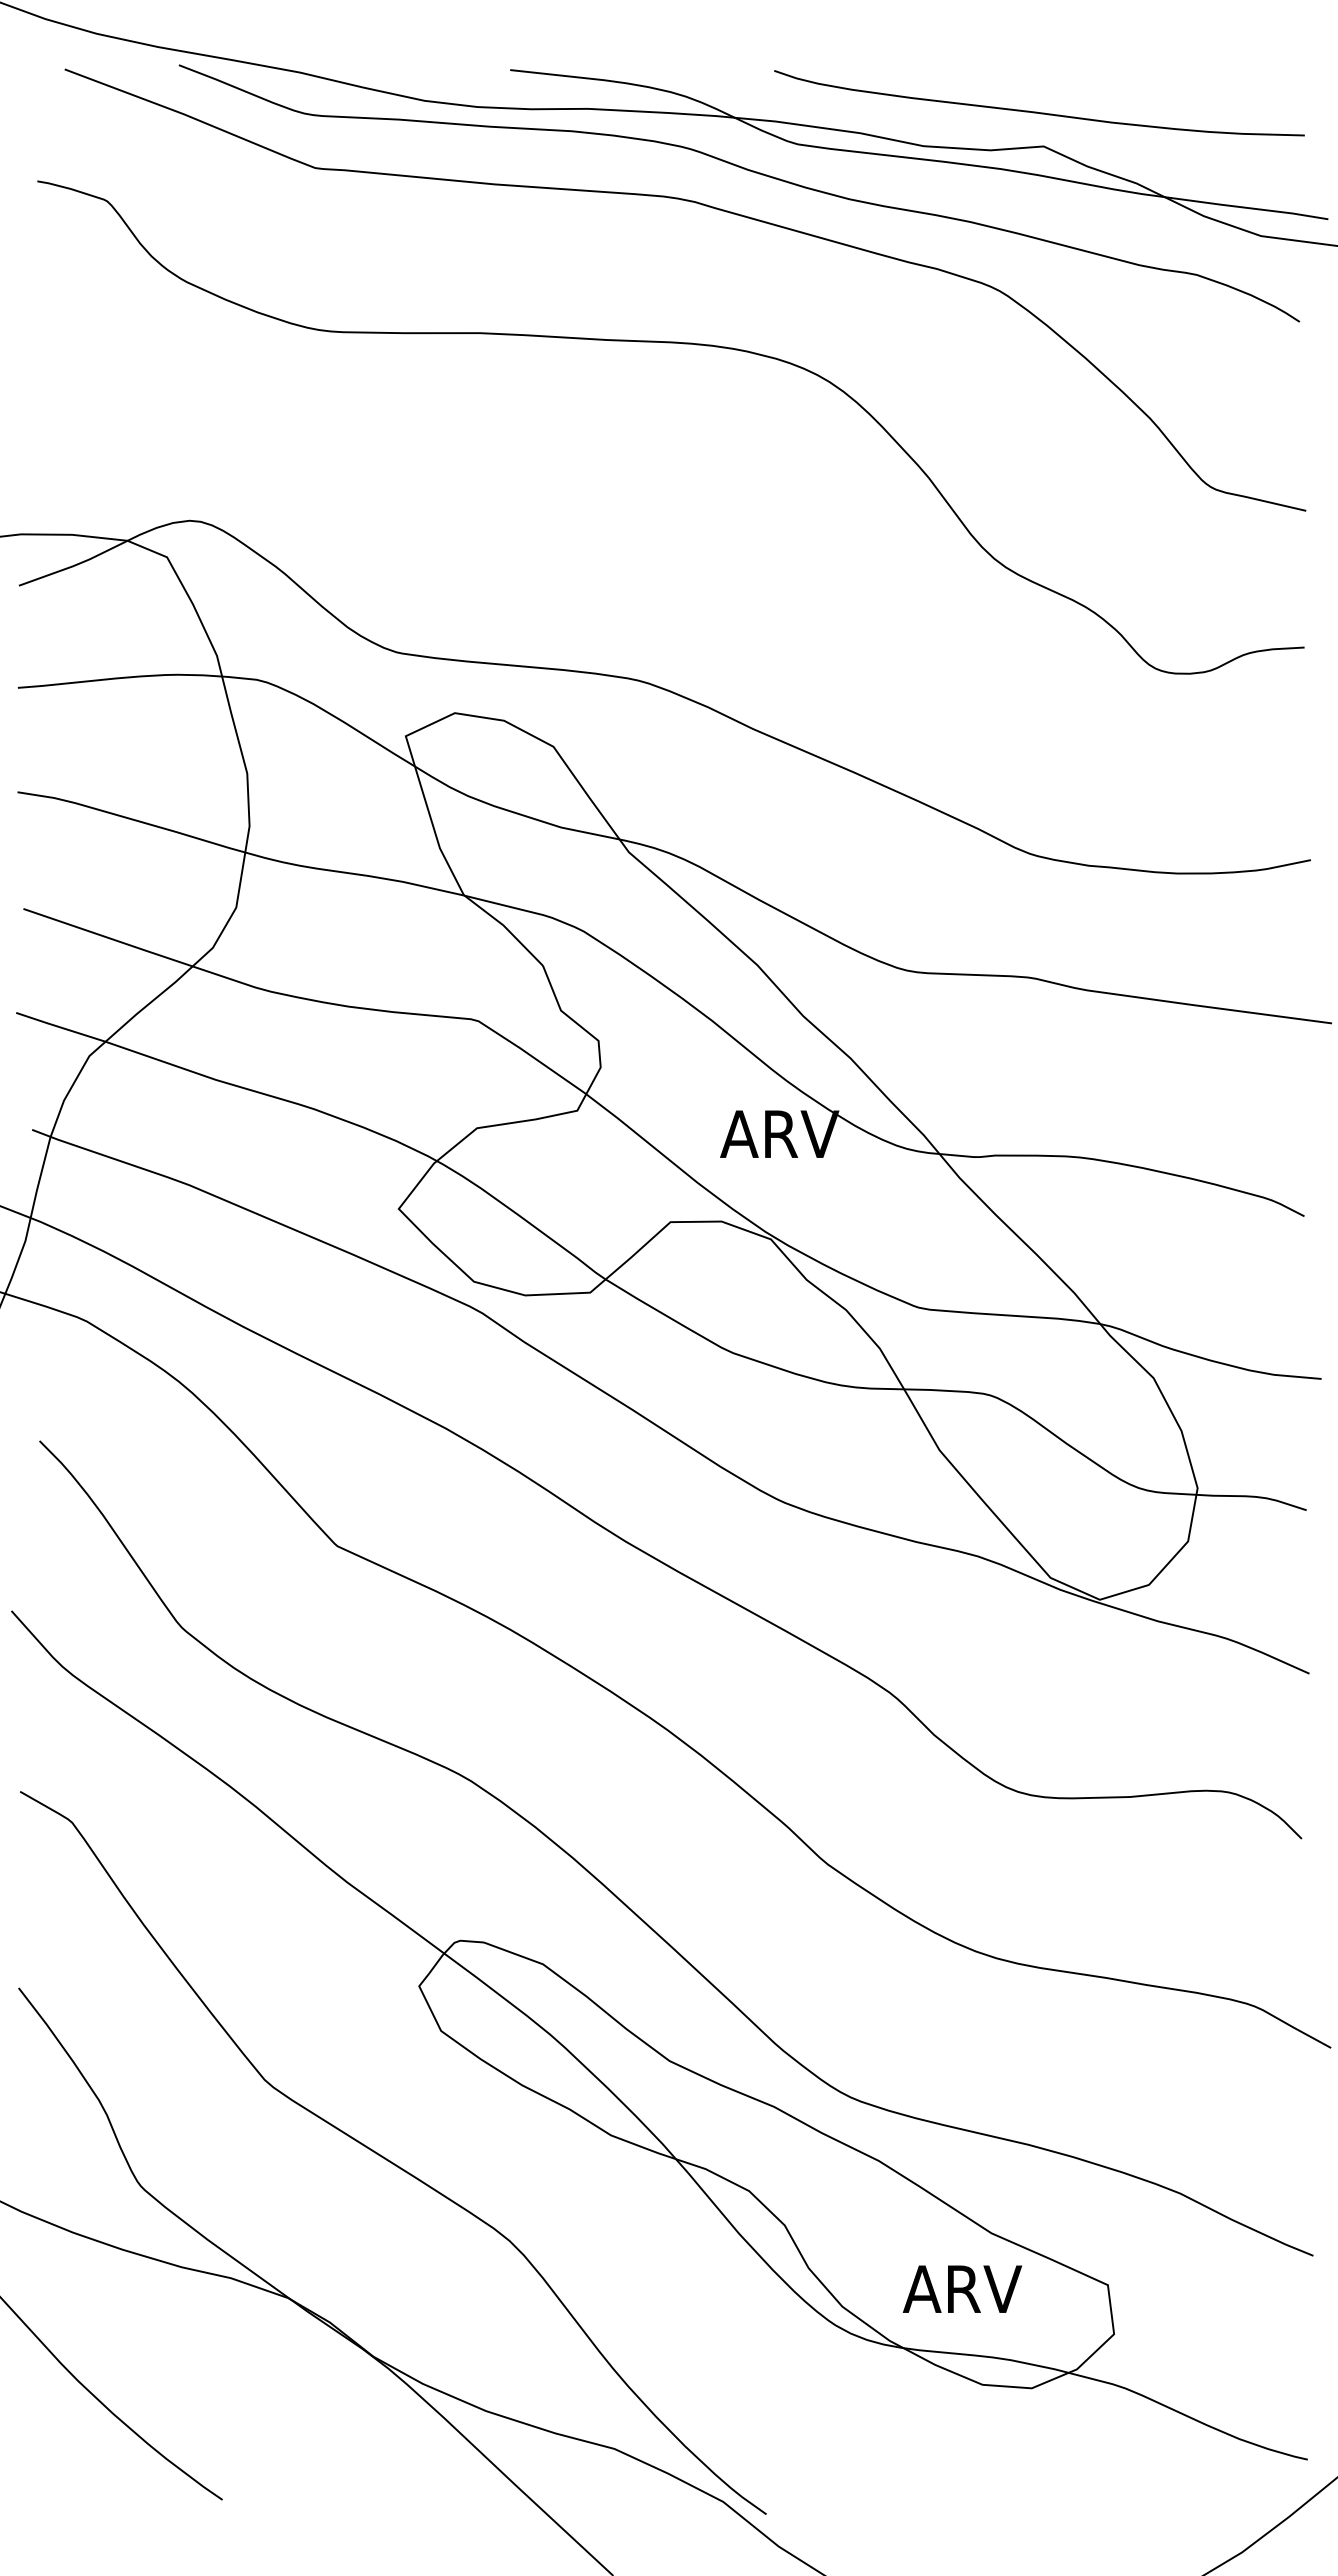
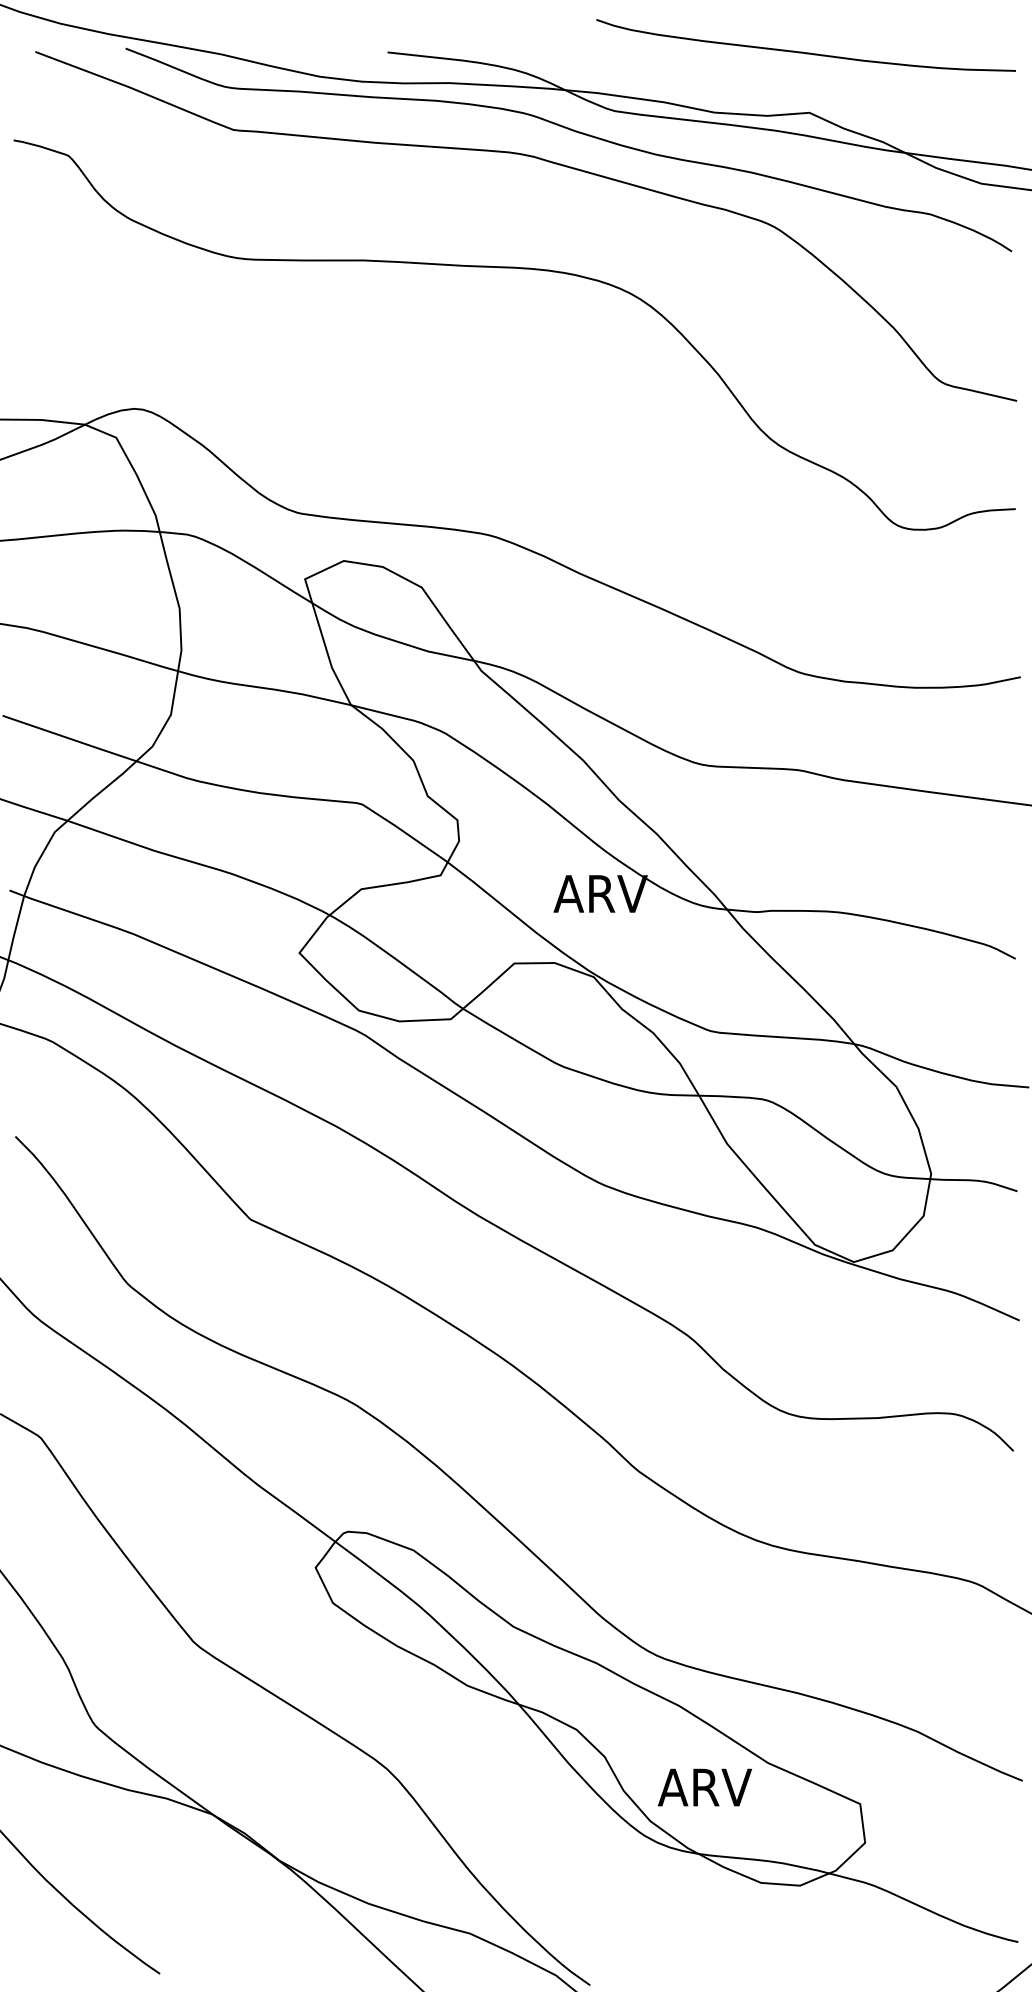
curve: (1037, 111) -> (804, 51), moved
text: (962, 2288) -> (704, 1786), moved

